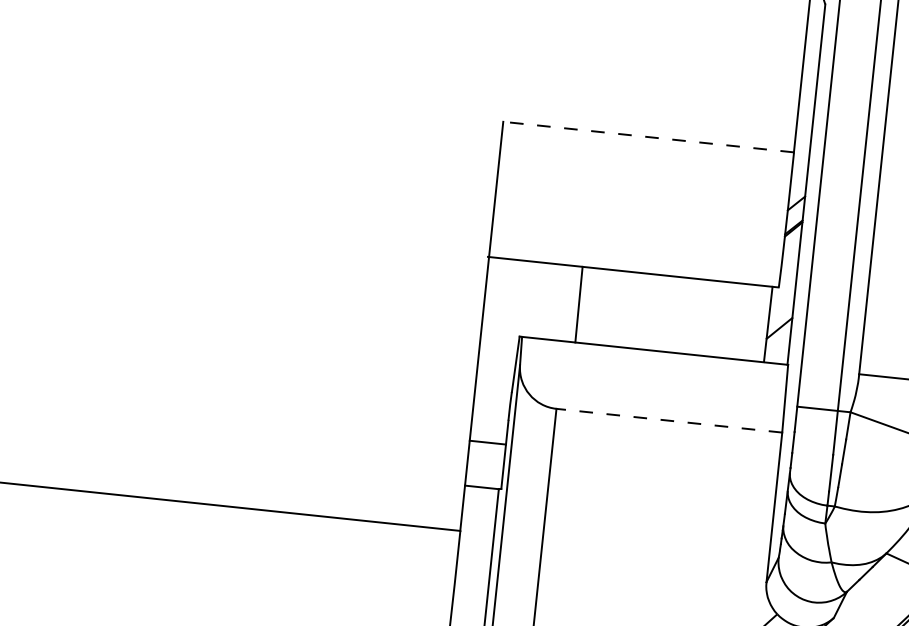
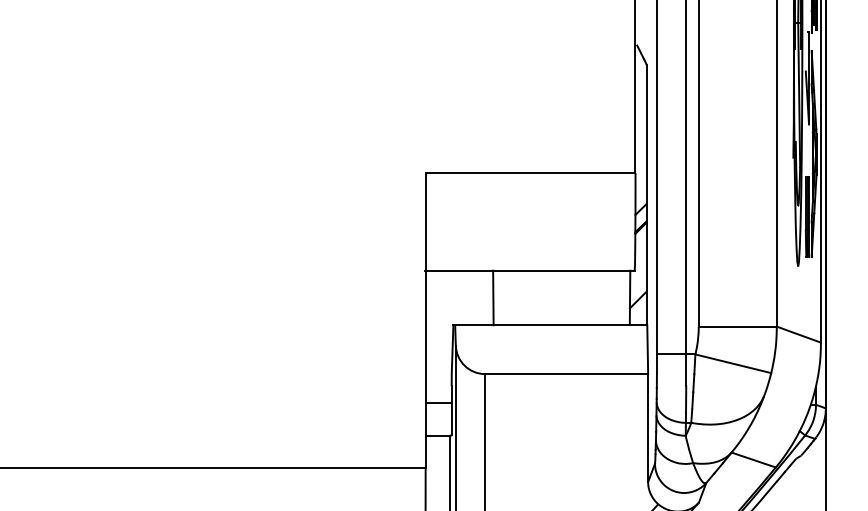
line: (648, 137) -> (530, 173), dashed -> solid
line: (669, 421) -> (566, 374), dashed -> solid

